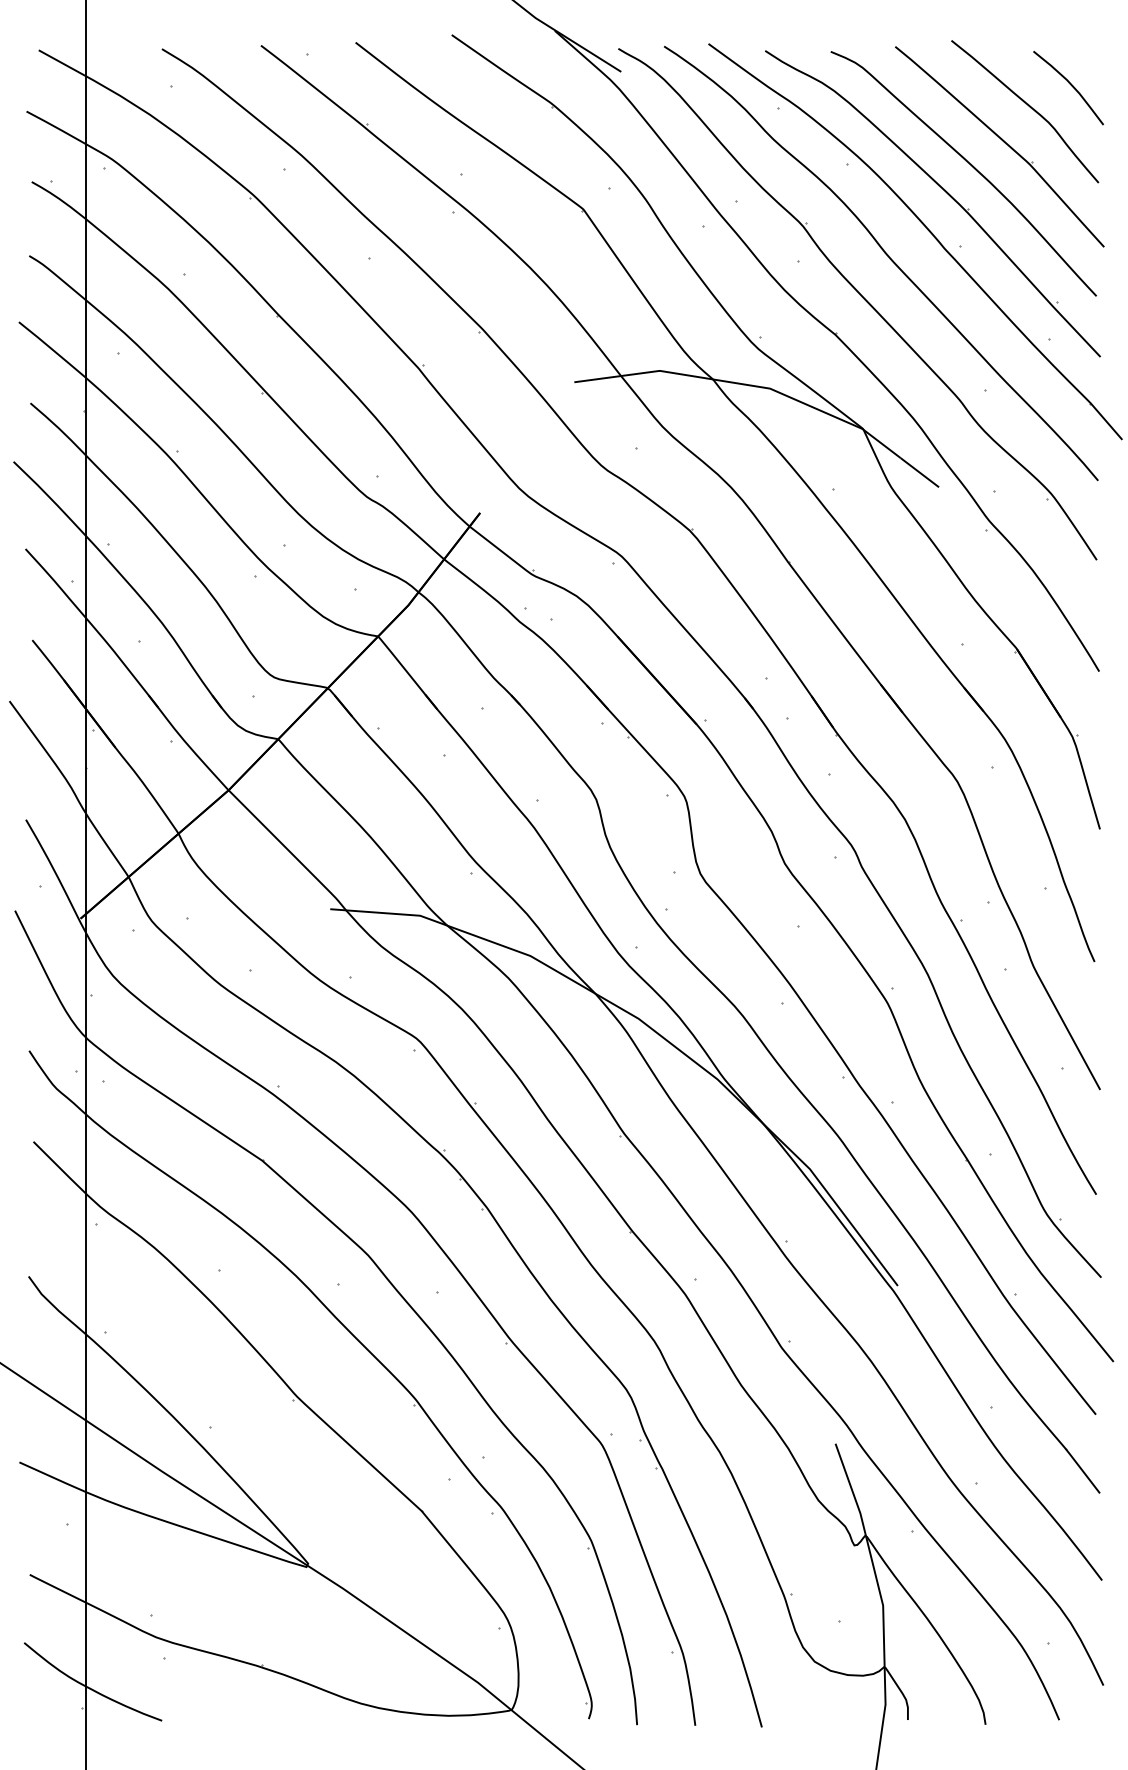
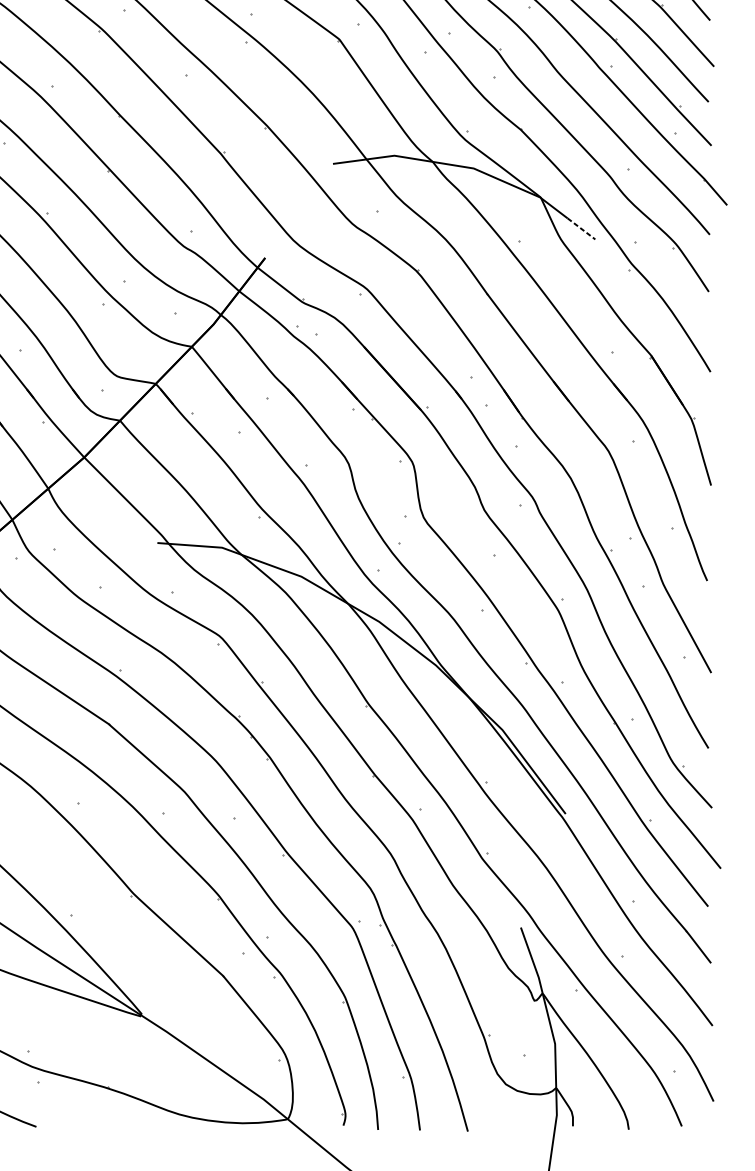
line: (920, 472) -> (582, 228), solid -> dashed

